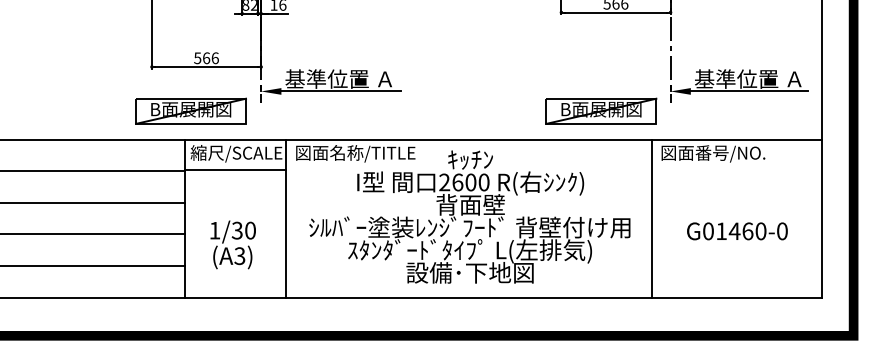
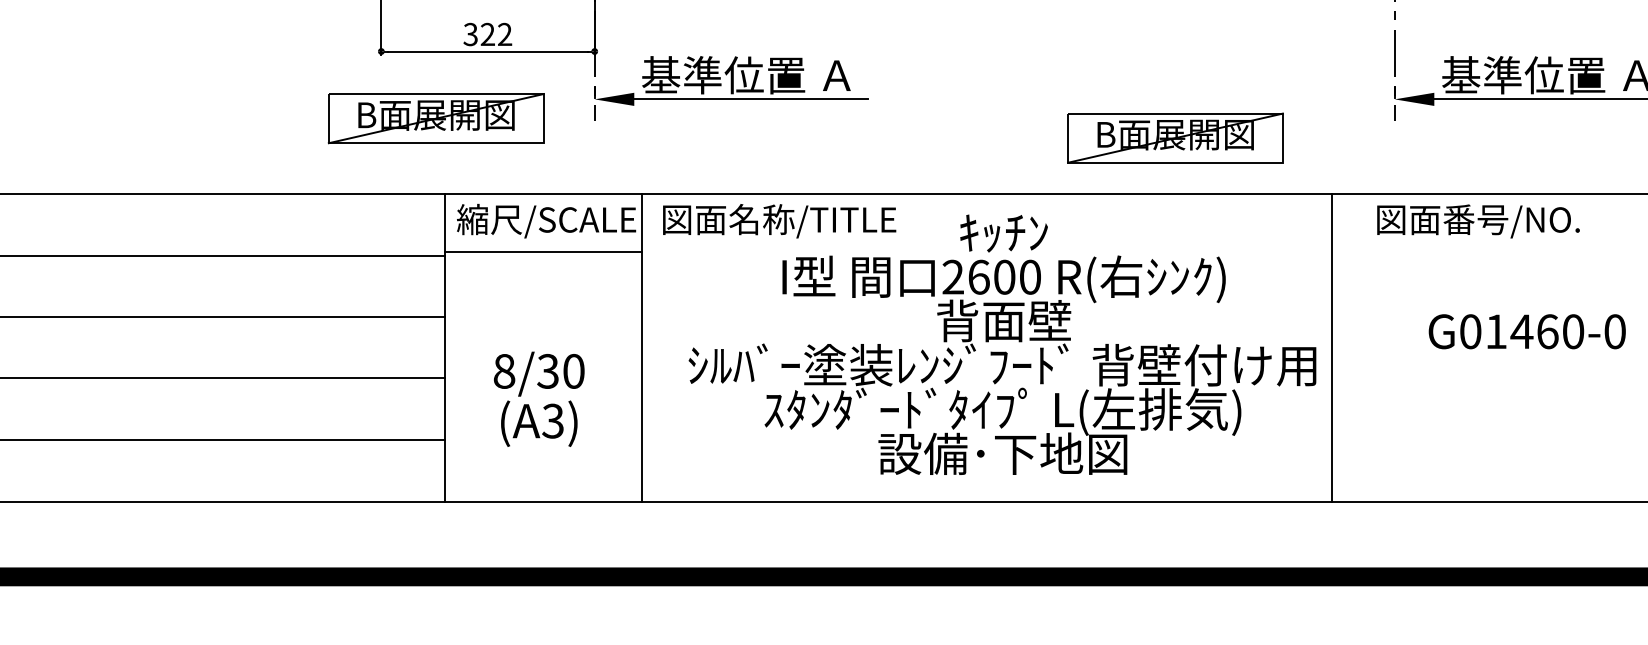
text: (206, 58) -> (487, 34), 566 -> 322
part: (190, 110) -> (435, 117), moved
part: (601, 110) -> (1175, 136), moved
line: (652, 218) -> (1332, 347), moved
text: (214, 230) -> (503, 371), 1/30 -> 8/30
text: (737, 231) -> (1527, 331), moved

